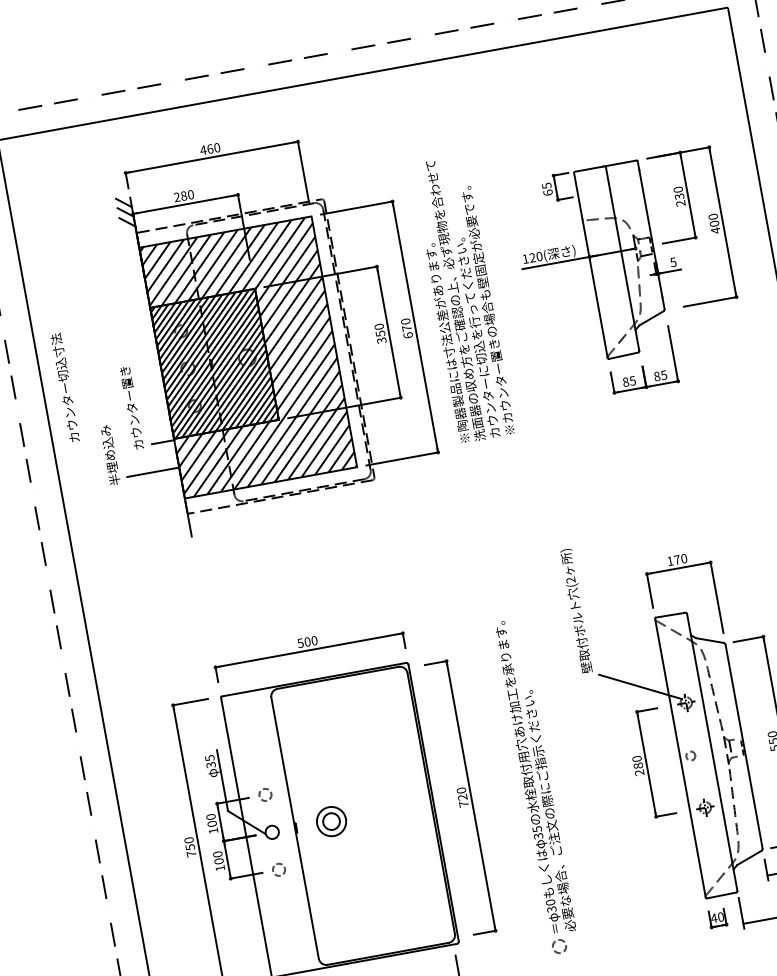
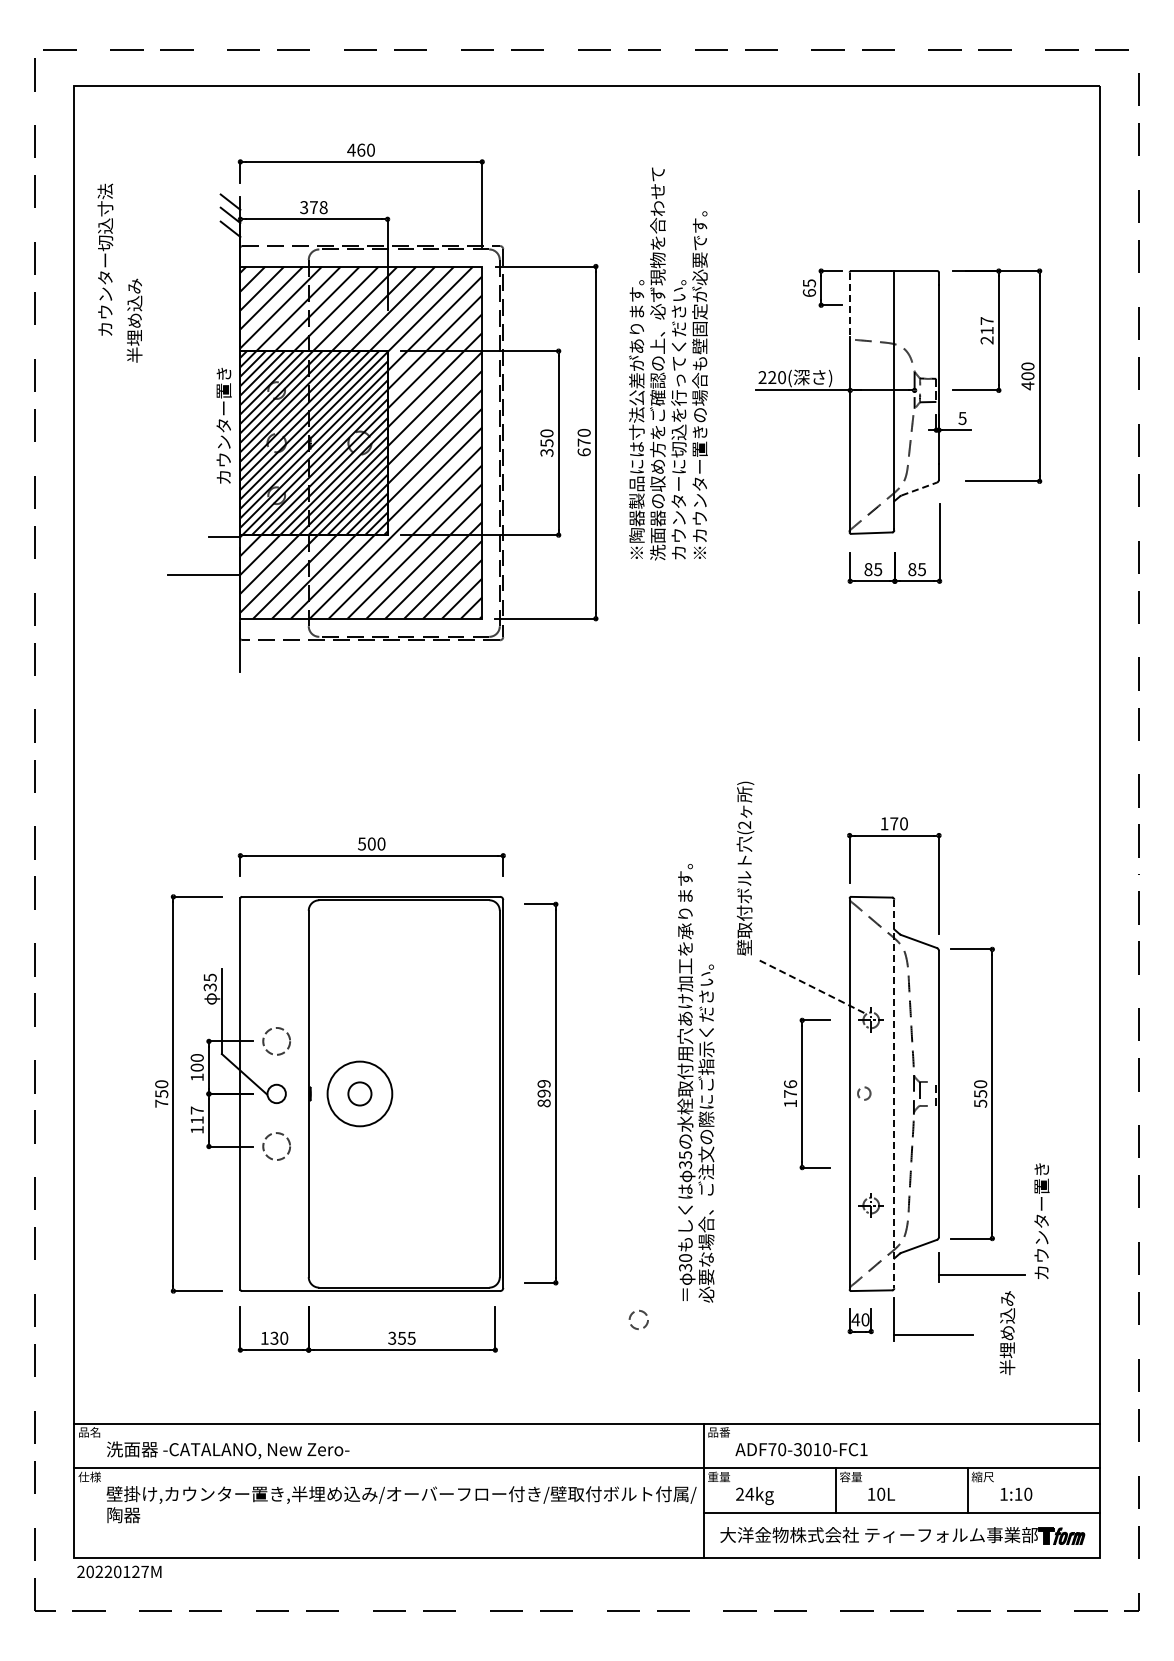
text: (678, 192) -> (986, 325), 230 -> 217
text: (183, 196) -> (313, 207), 280 -> 378
line: (578, 196) -> (849, 305), solid -> dashed
text: (525, 259) -> (762, 377), 120( -> 220(
text: (462, 299) -> (668, 363), moved
line: (651, 318) -> (919, 489), solid -> dashed
text: (65, 387) -> (105, 259), moved
text: (131, 407) -> (223, 425), moved
text: (110, 455) -> (134, 320), moved
line: (640, 687) -> (813, 987), solid -> dashed
line: (712, 752) -> (894, 1094), solid -> dashed
text: (638, 765) -> (790, 1093), 280 -> 176
text: (535, 776) -> (695, 1083), moved
circle: (265, 794) -> (276, 1040), size x1.6
text: (462, 797) -> (543, 1093), 720 -> 899
part: (704, 807) -> (870, 1205), moved
circle: (331, 821) -> (359, 1093), size x1.6
text: (217, 858) -> (196, 1115), 100 -> 117
circle: (278, 869) -> (276, 1146), size x1.6

